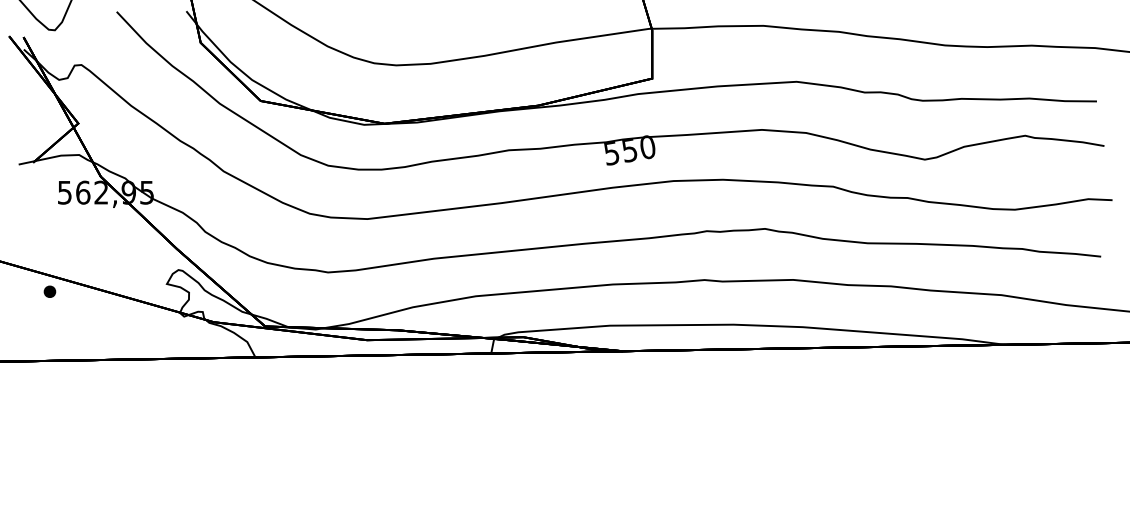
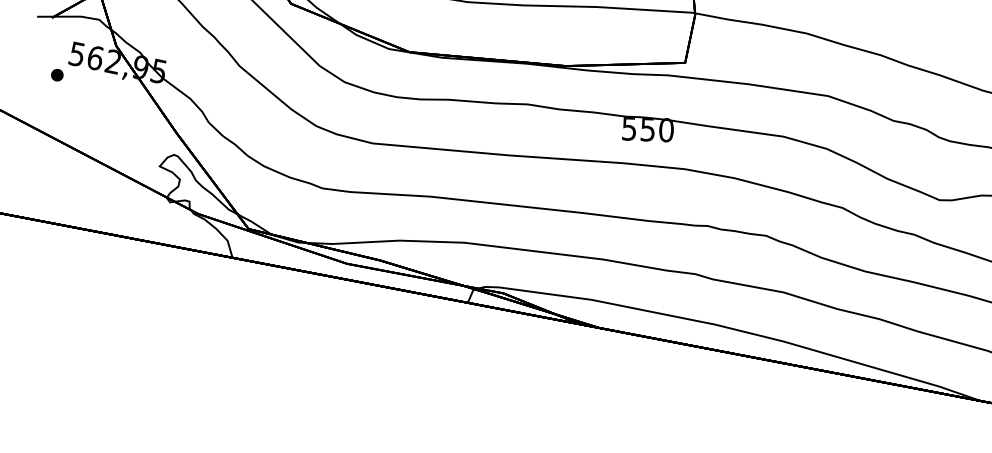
part: (49, 291) -> (56, 74), moved

